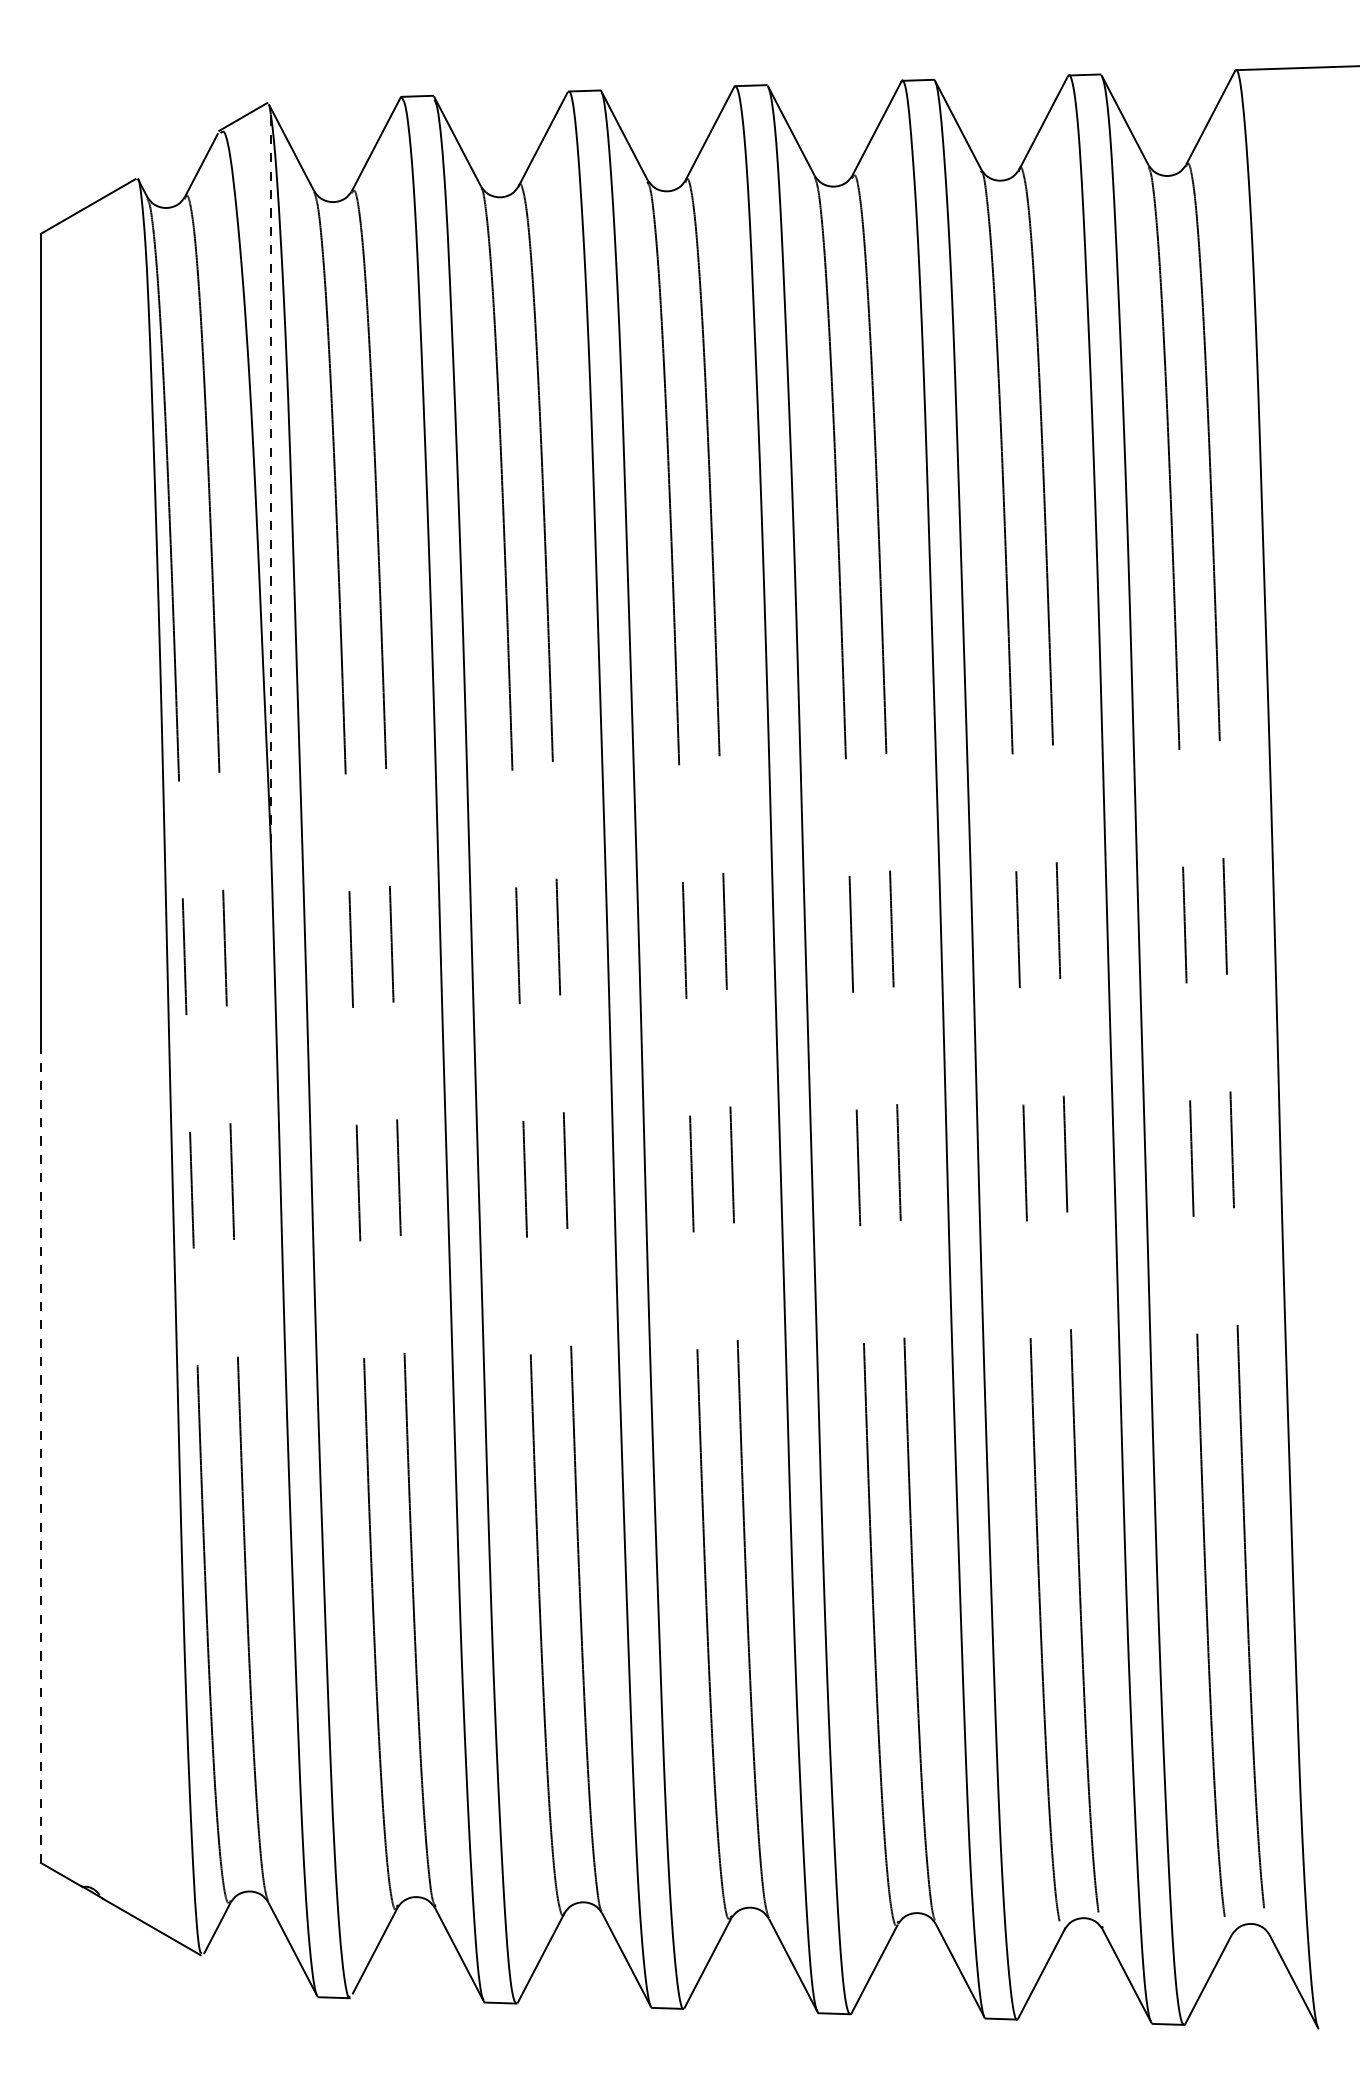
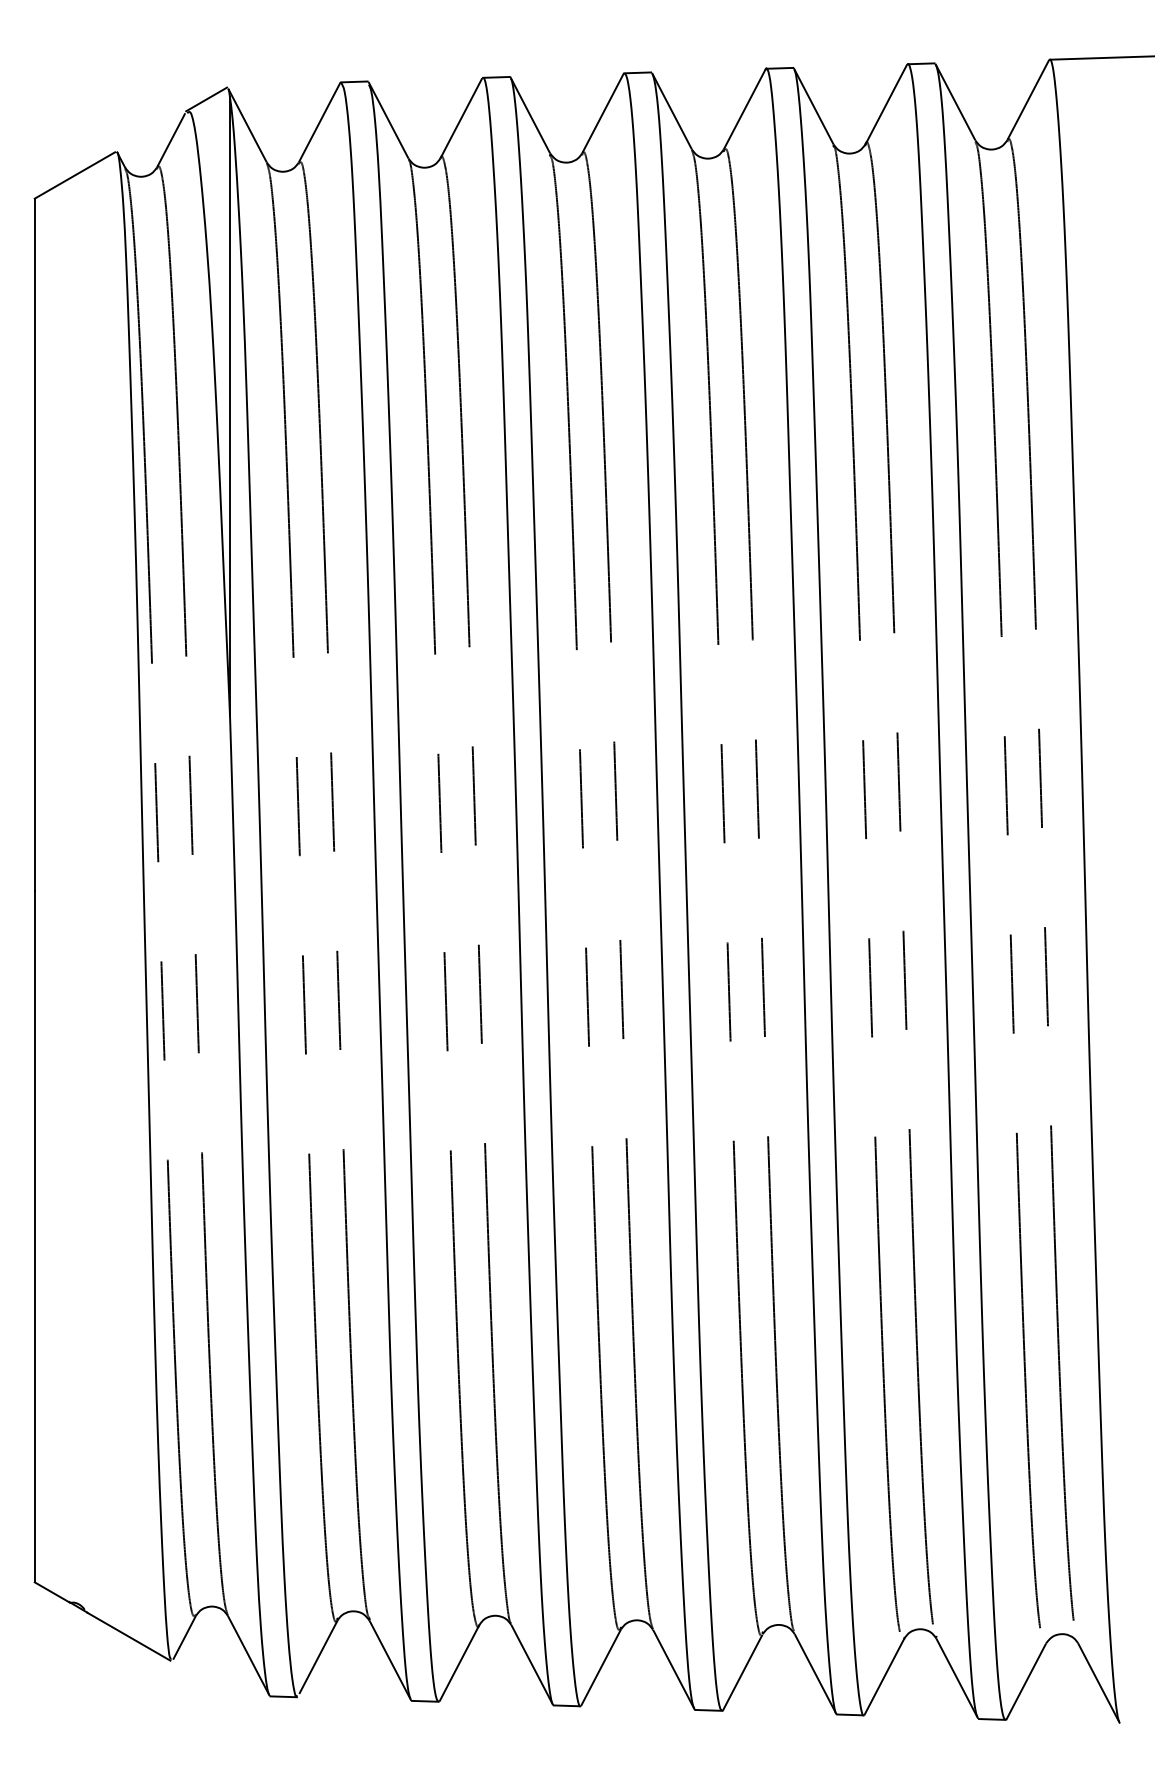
line: (270, 478) -> (229, 406), dashed -> solid
line: (40, 1455) -> (34, 1236), dashed -> solid

